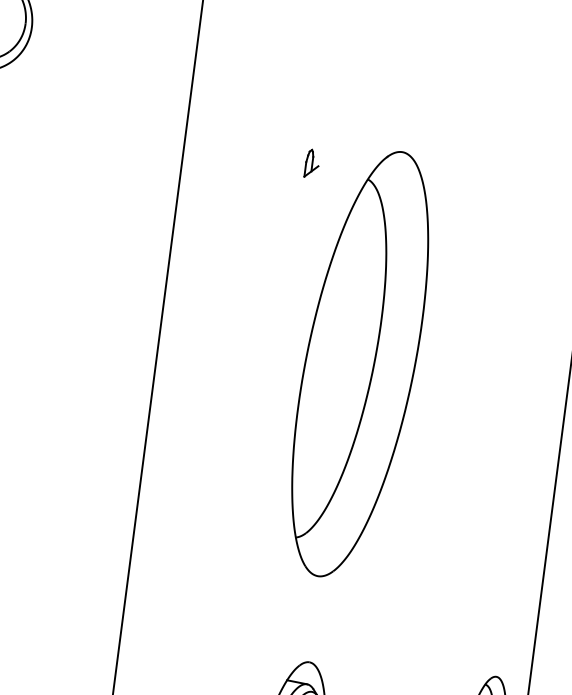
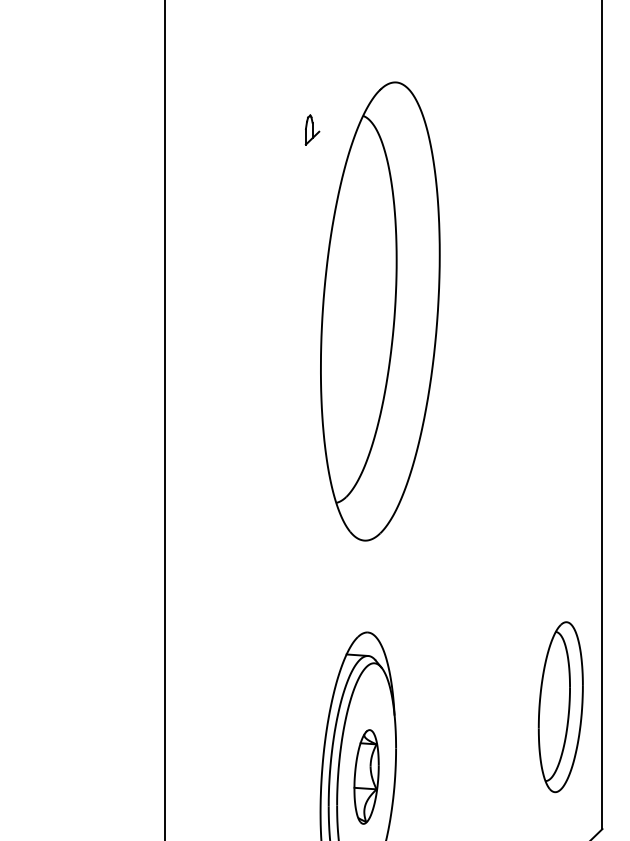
part: (312, 163) -> (312, 129), moved

